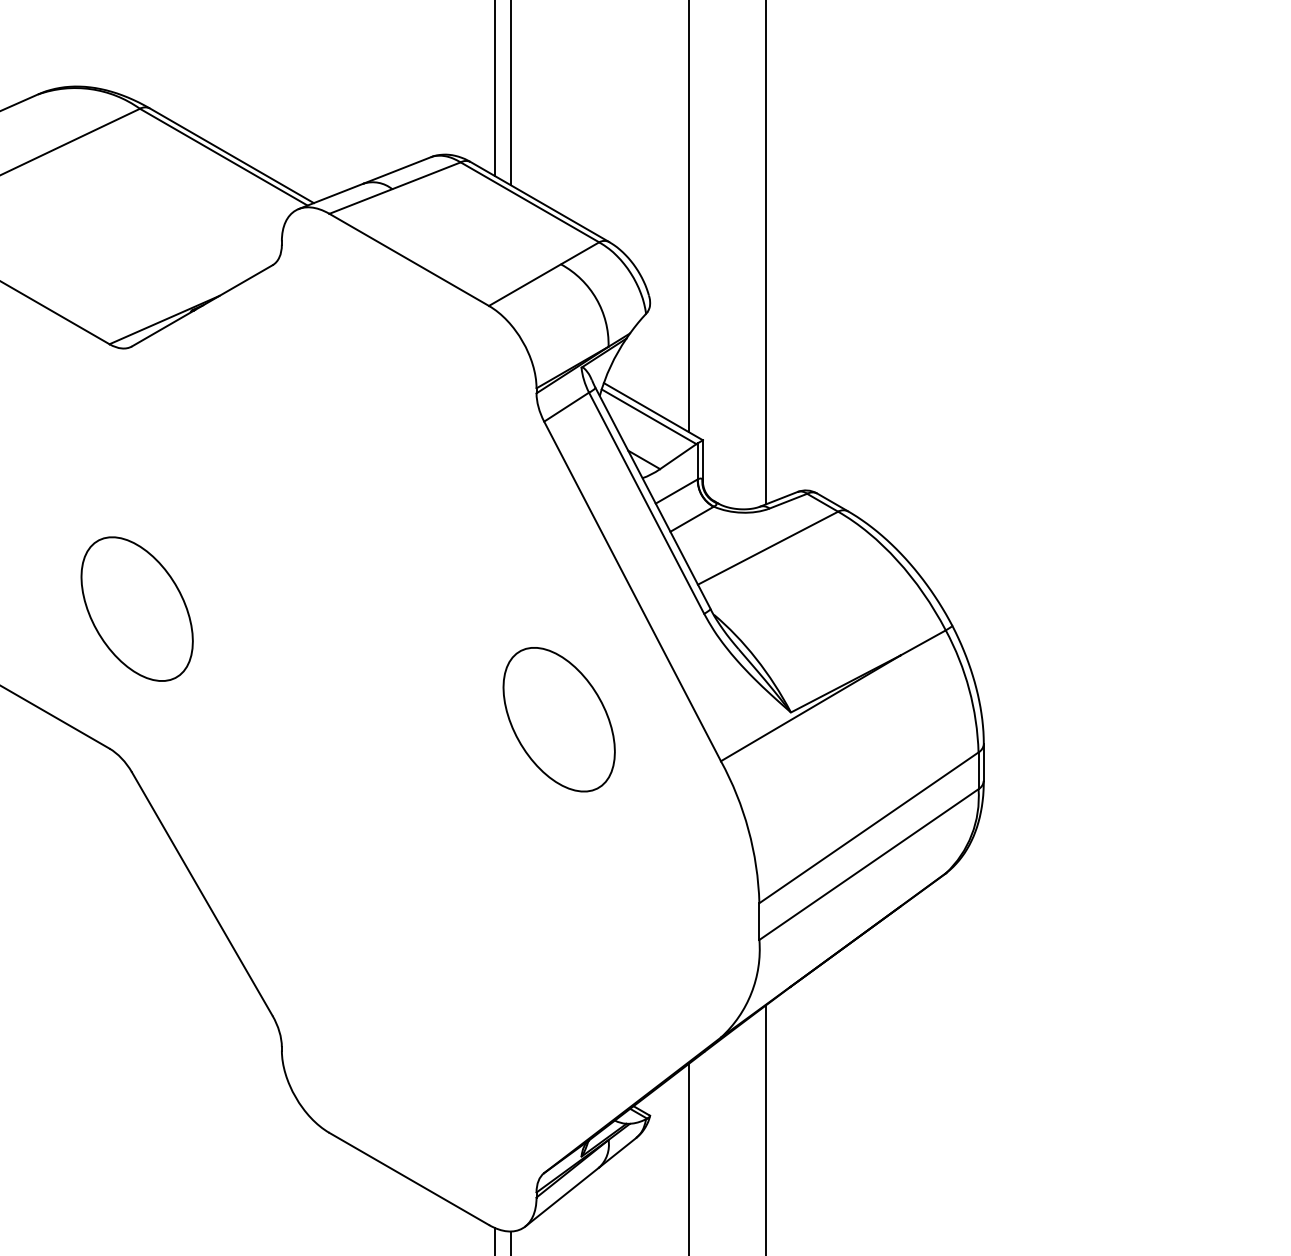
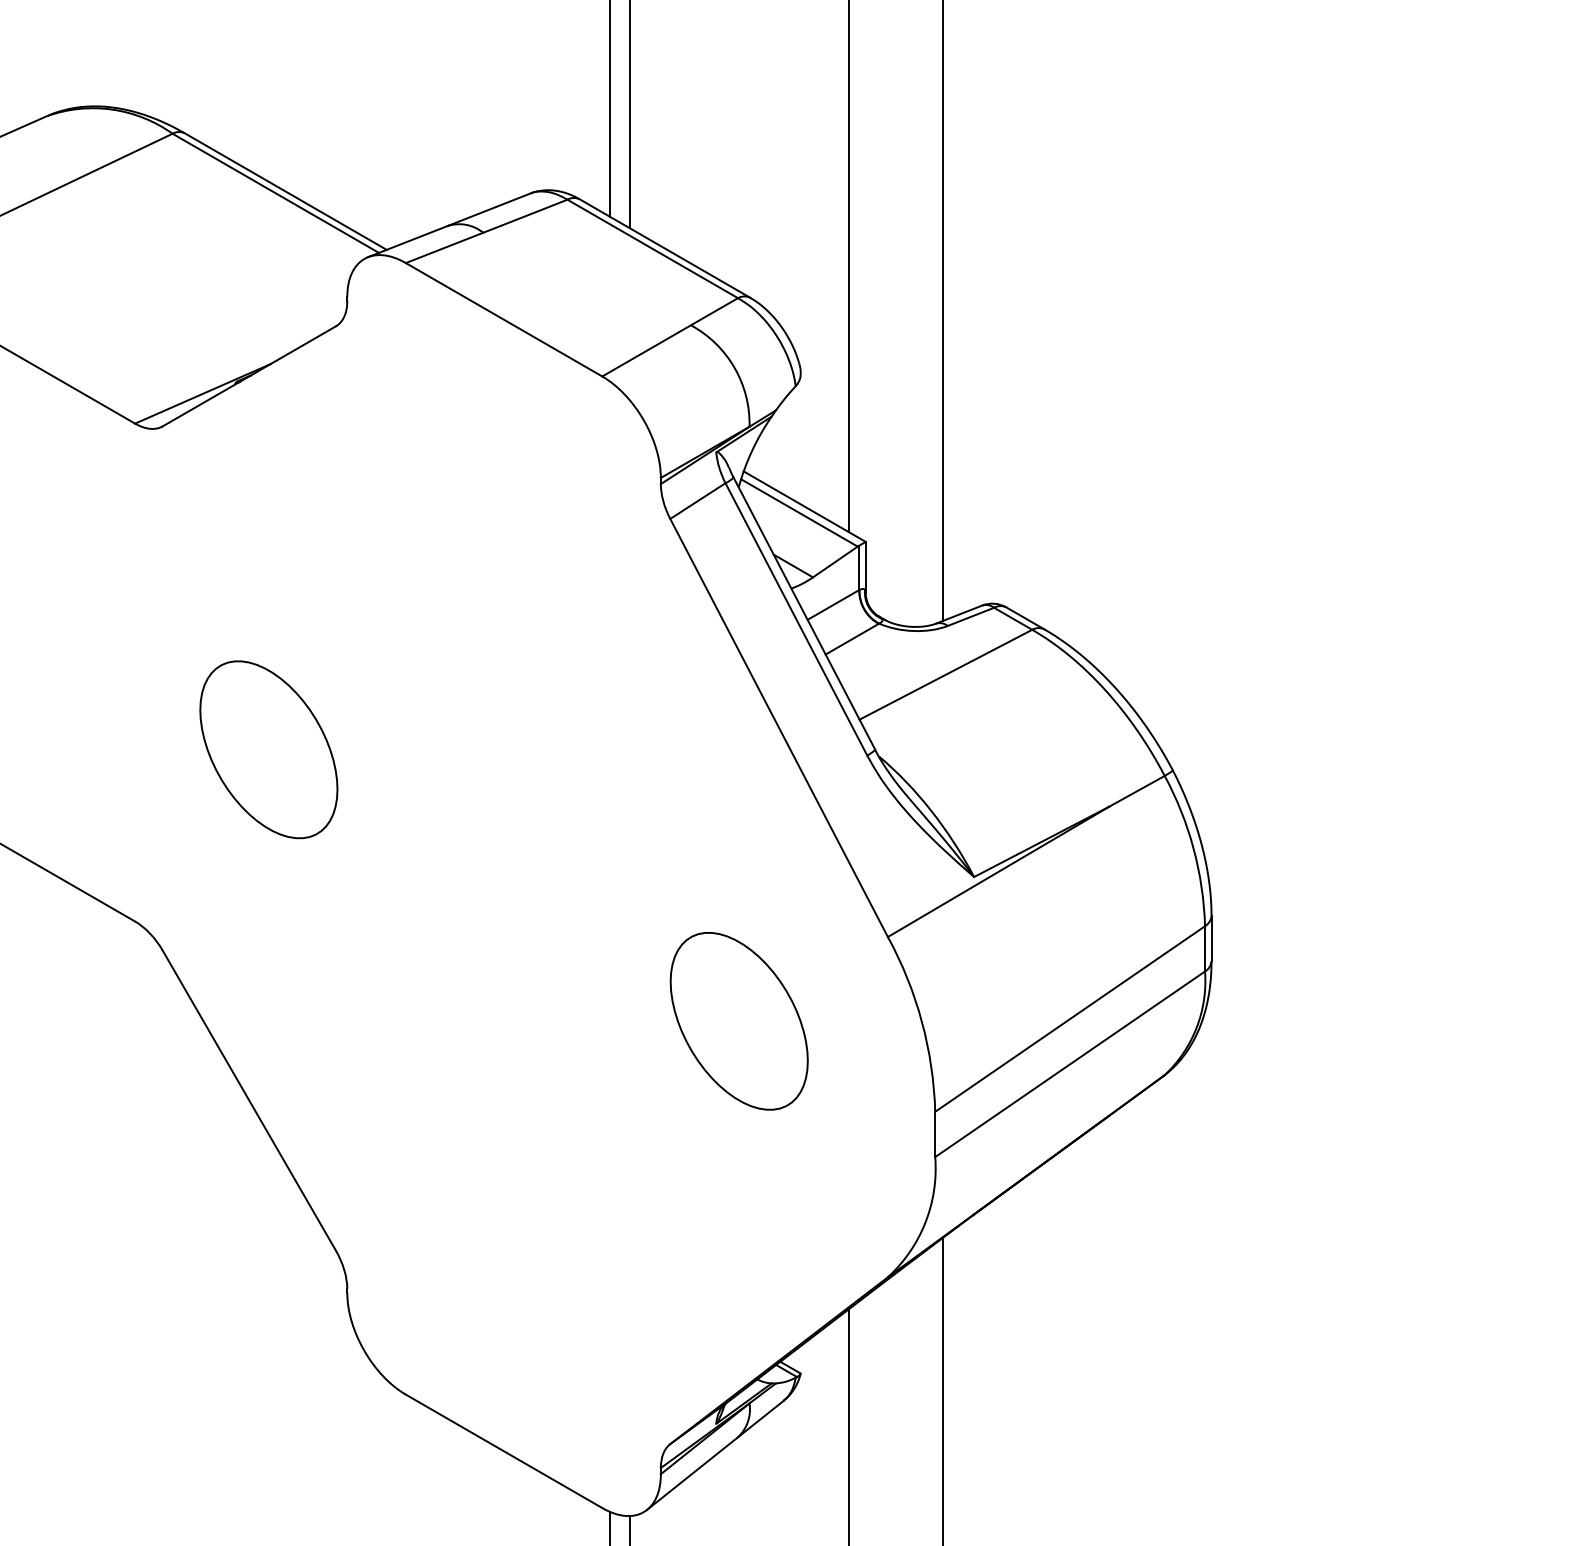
part: (136, 608) -> (268, 748), moved
part: (558, 719) -> (738, 1021), moved

